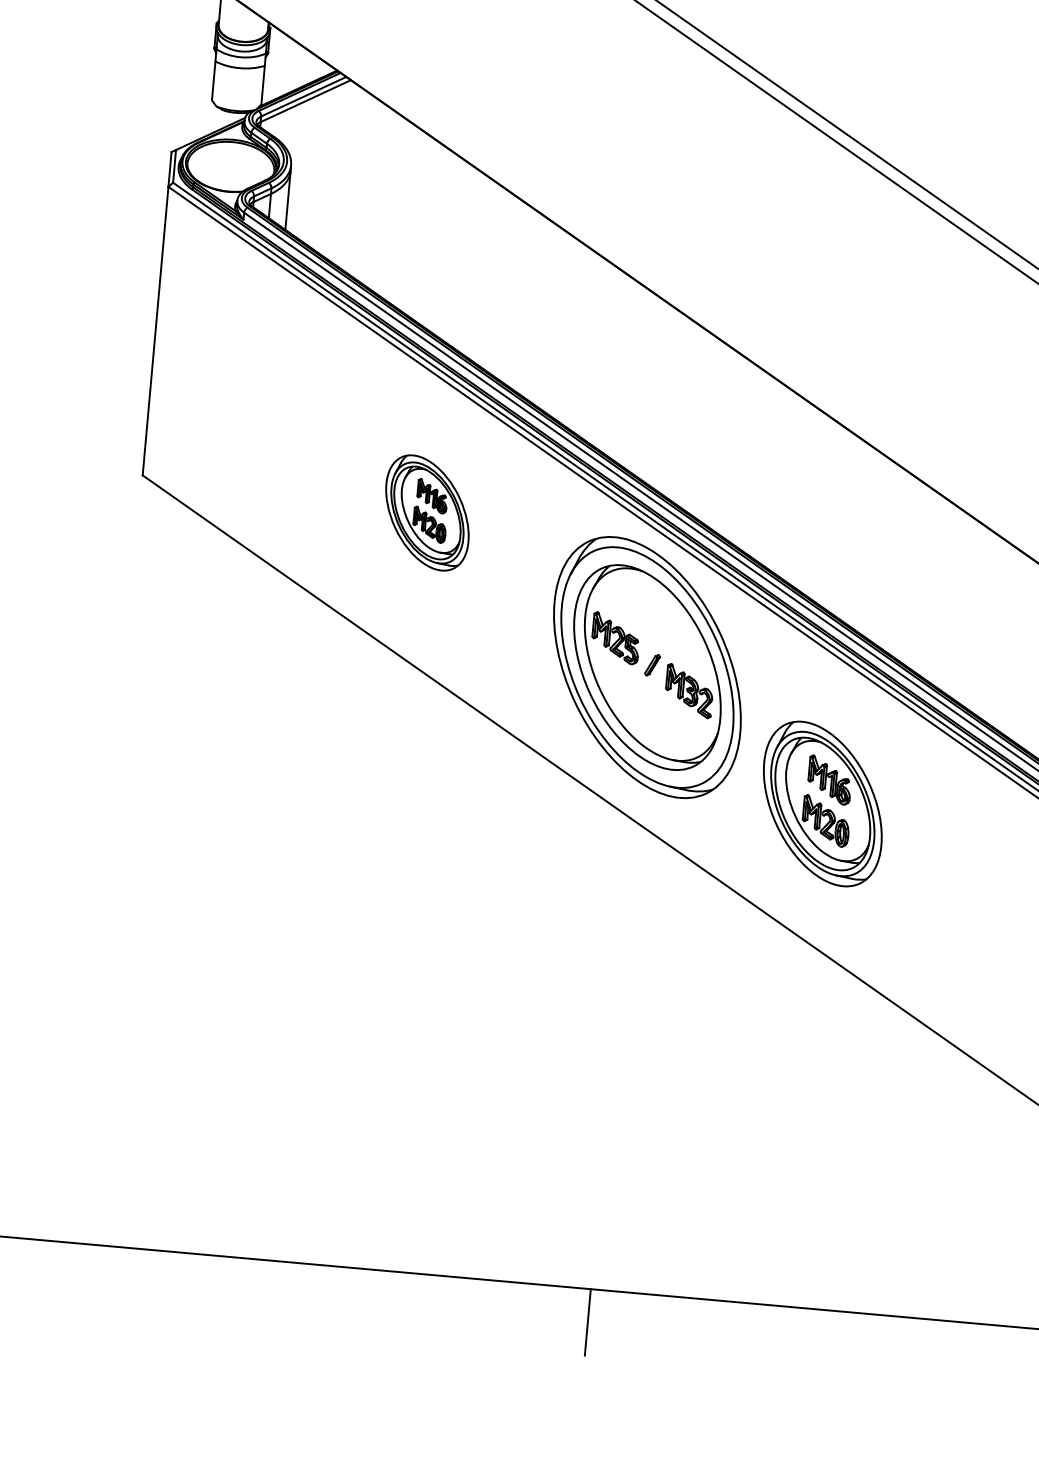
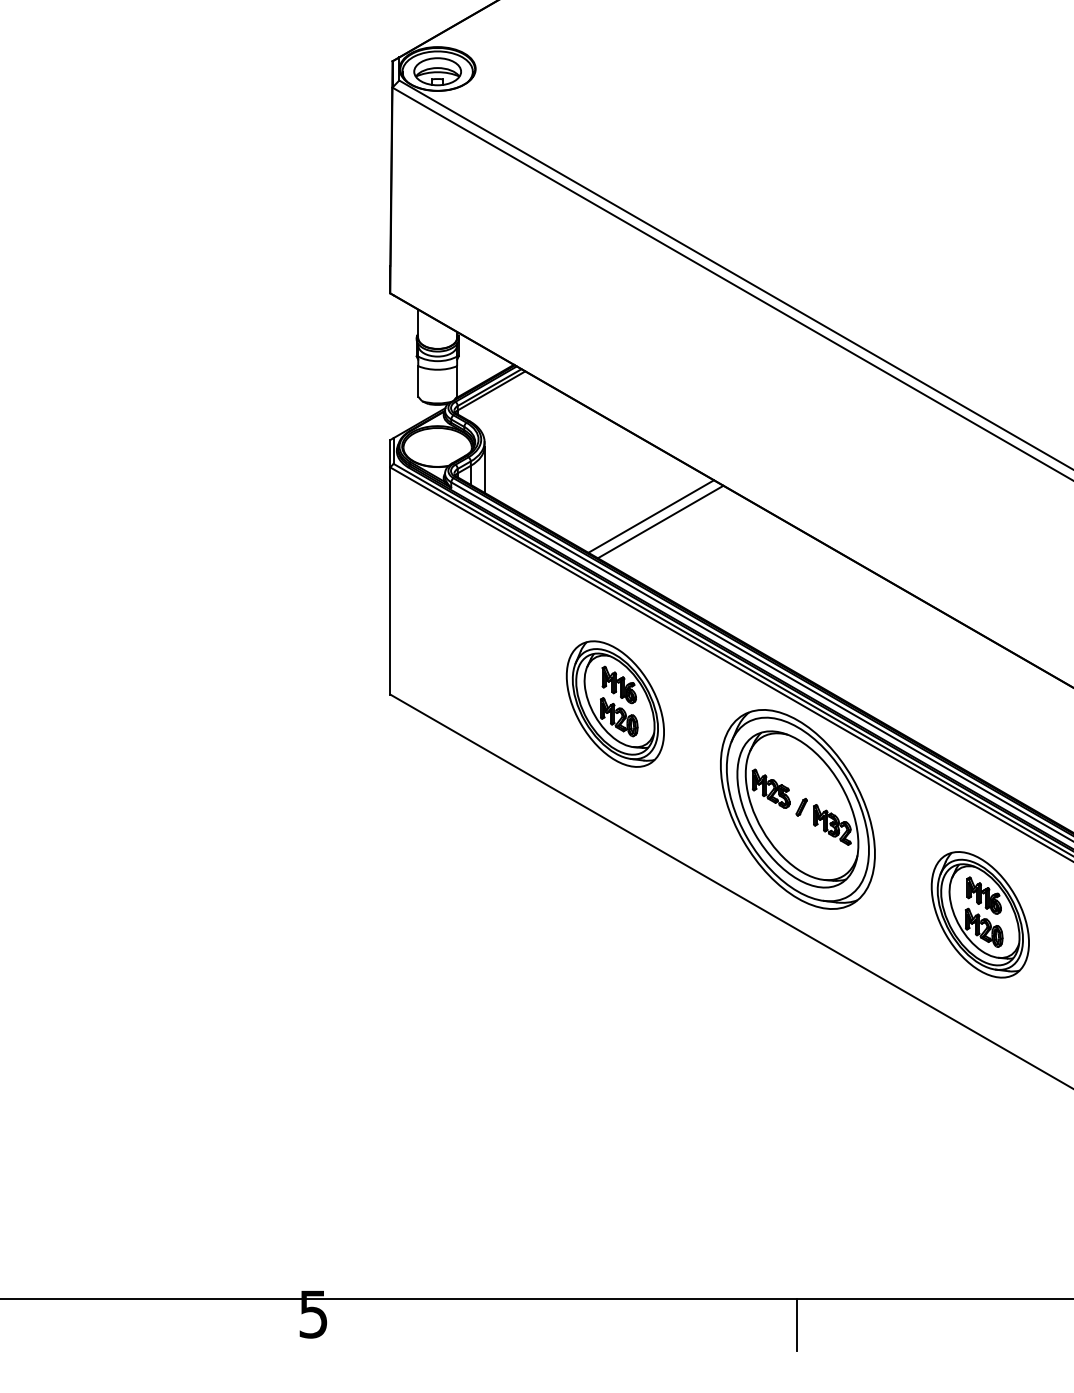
line: (494, 278) -> (651, 516), added
line: (505, 286) -> (660, 521), added
part: (426, 512) -> (614, 703), size x1.43
part: (821, 803) -> (979, 914), moved

